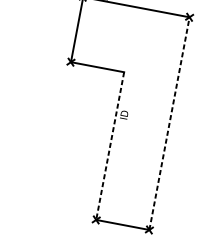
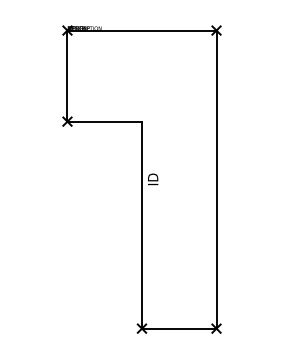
line: (169, 123) -> (216, 179), dashed -> solid
line: (110, 146) -> (142, 225), dashed -> solid

